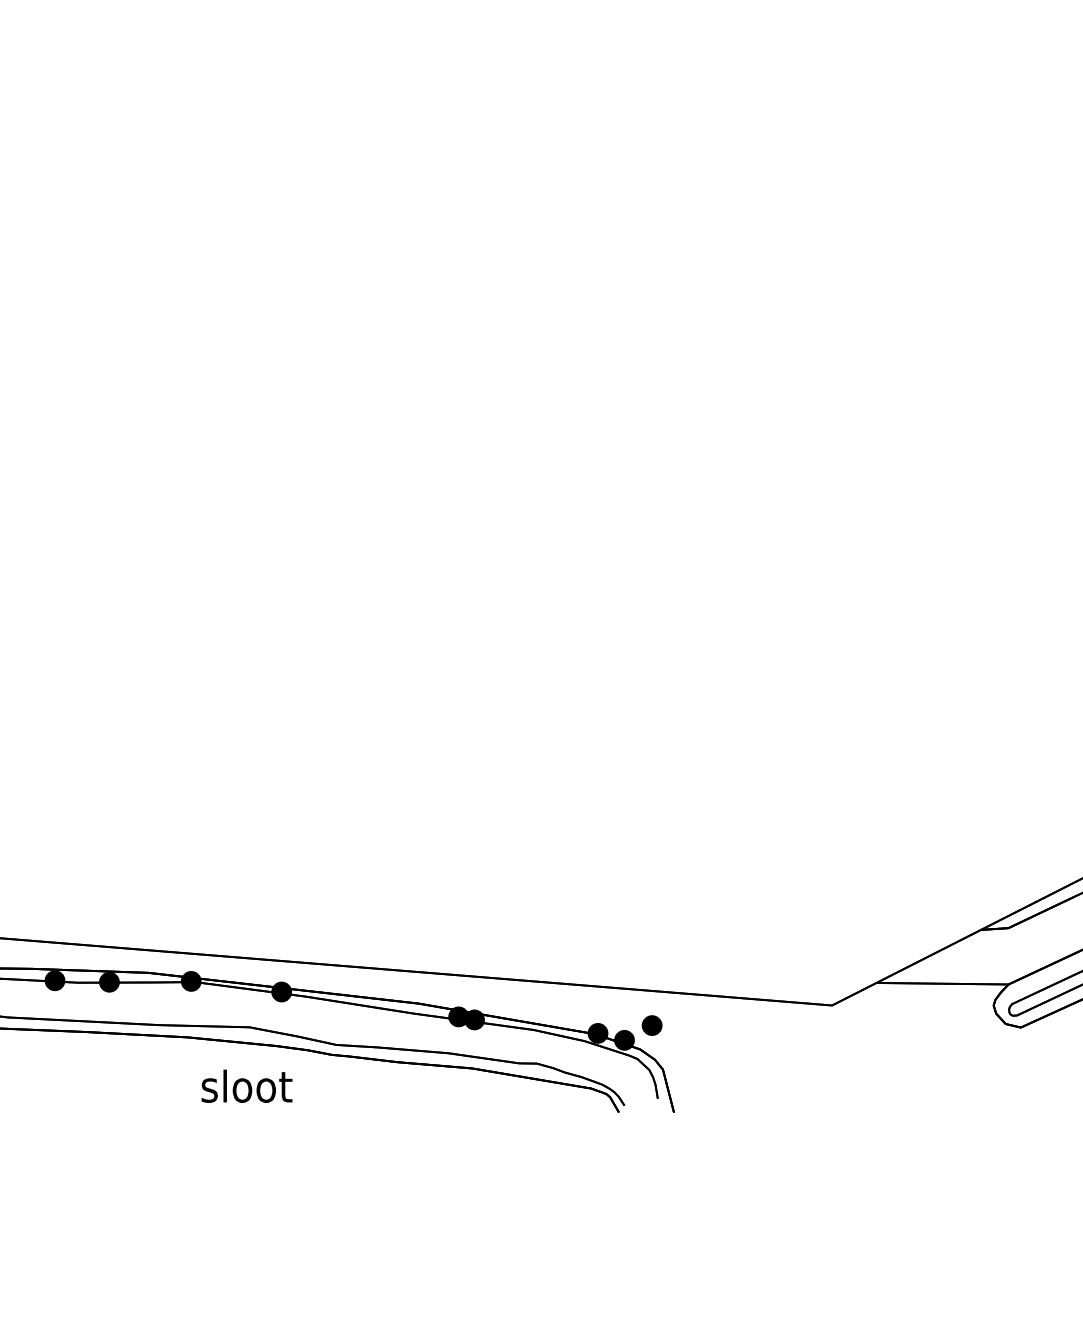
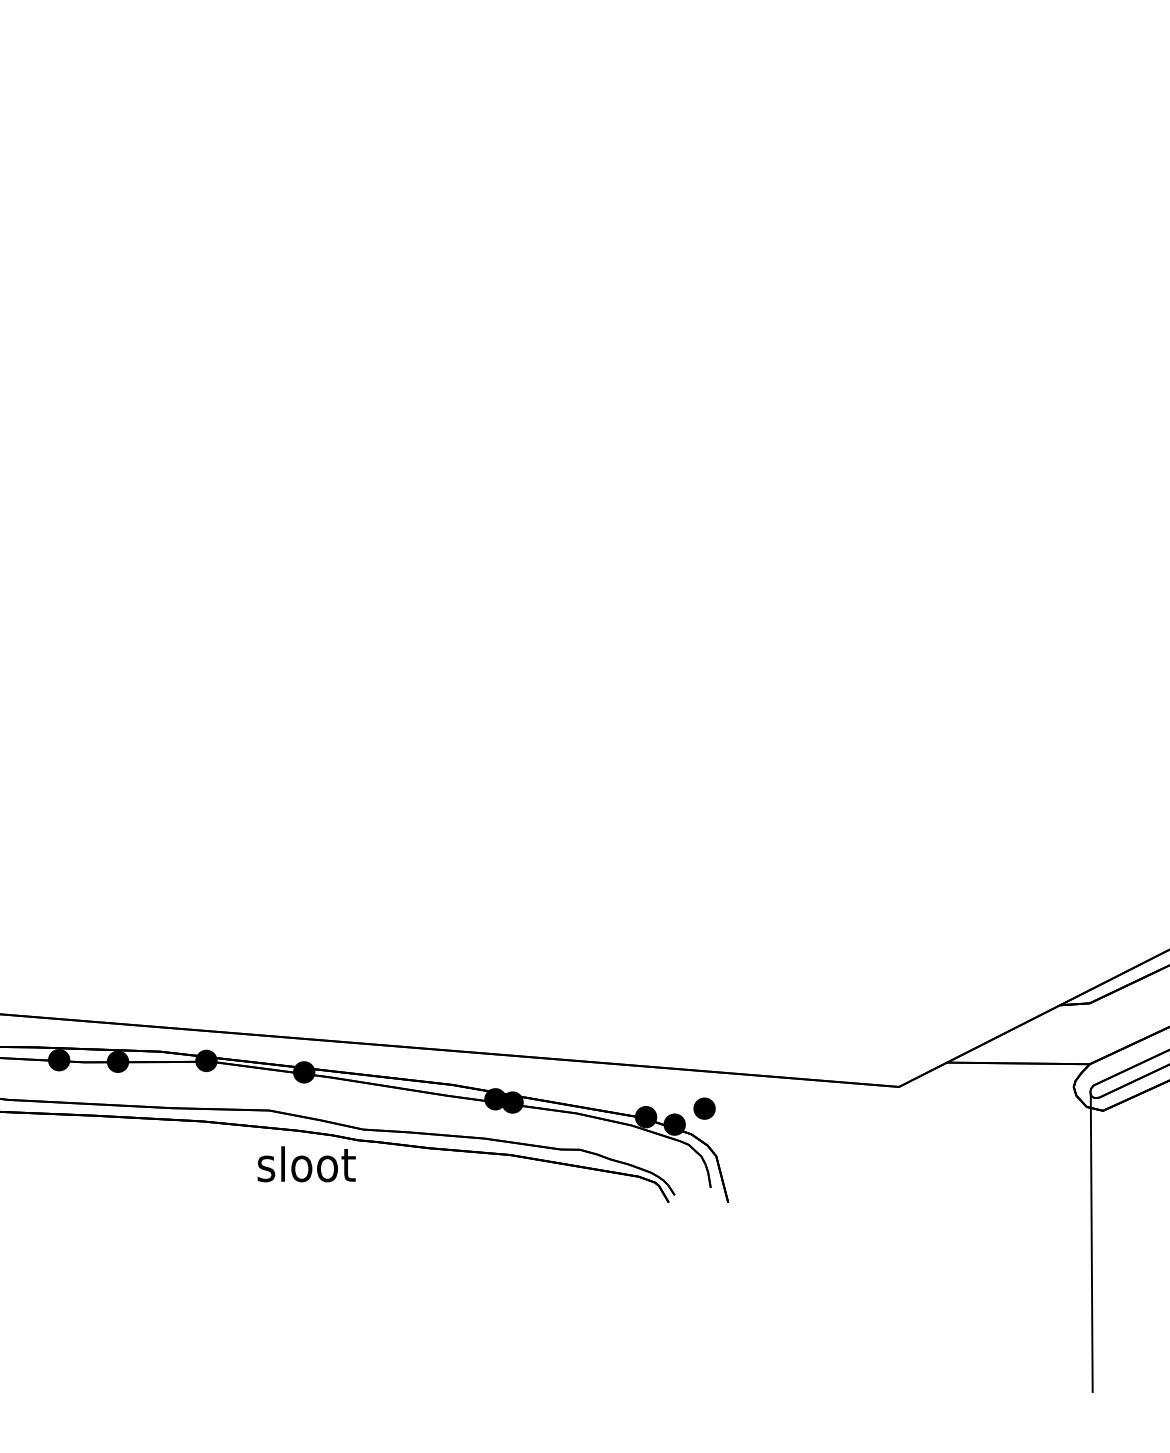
text: (246, 1086) -> (306, 1164), moved
line: (1010, 1149) -> (1091, 1242), added

